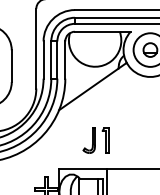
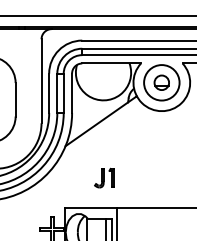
part: (96, 139) -> (104, 177), size x0.71

